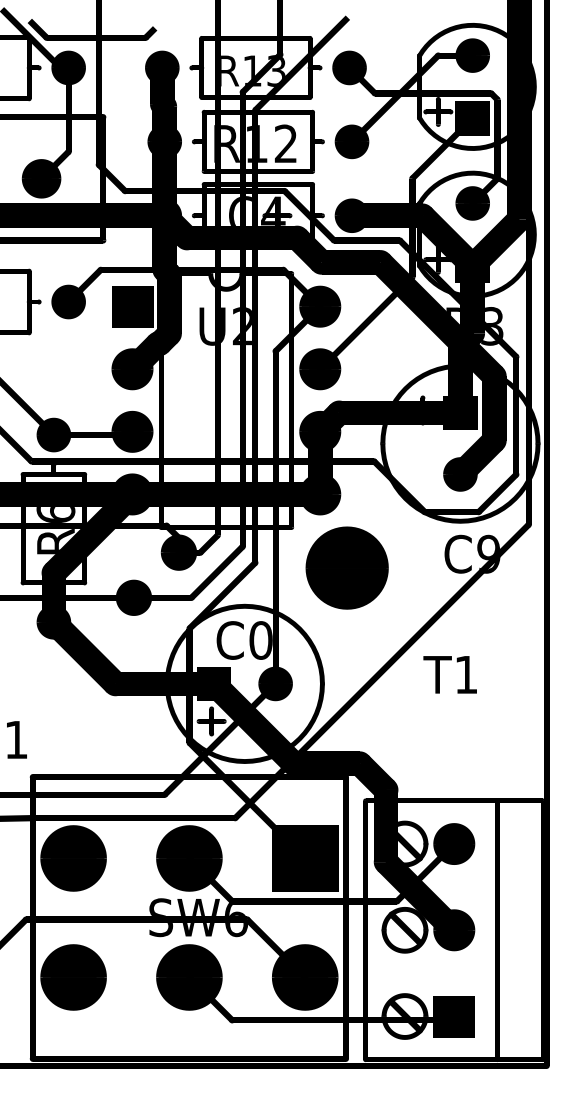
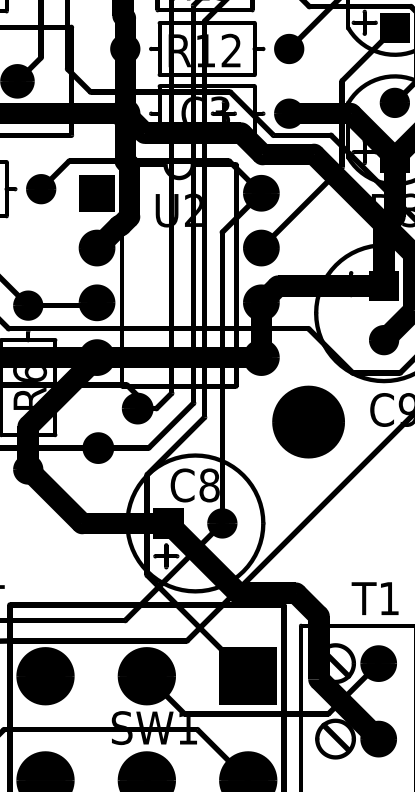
text: (273, 210) -> (220, 109), C4 -> C3
part: (346, 567) -> (307, 421), moved
text: (260, 640) -> (209, 485), C0 -> C8
text: (449, 674) -> (374, 598), moved
text: (235, 918) -> (187, 728), SW6 -> SW1

